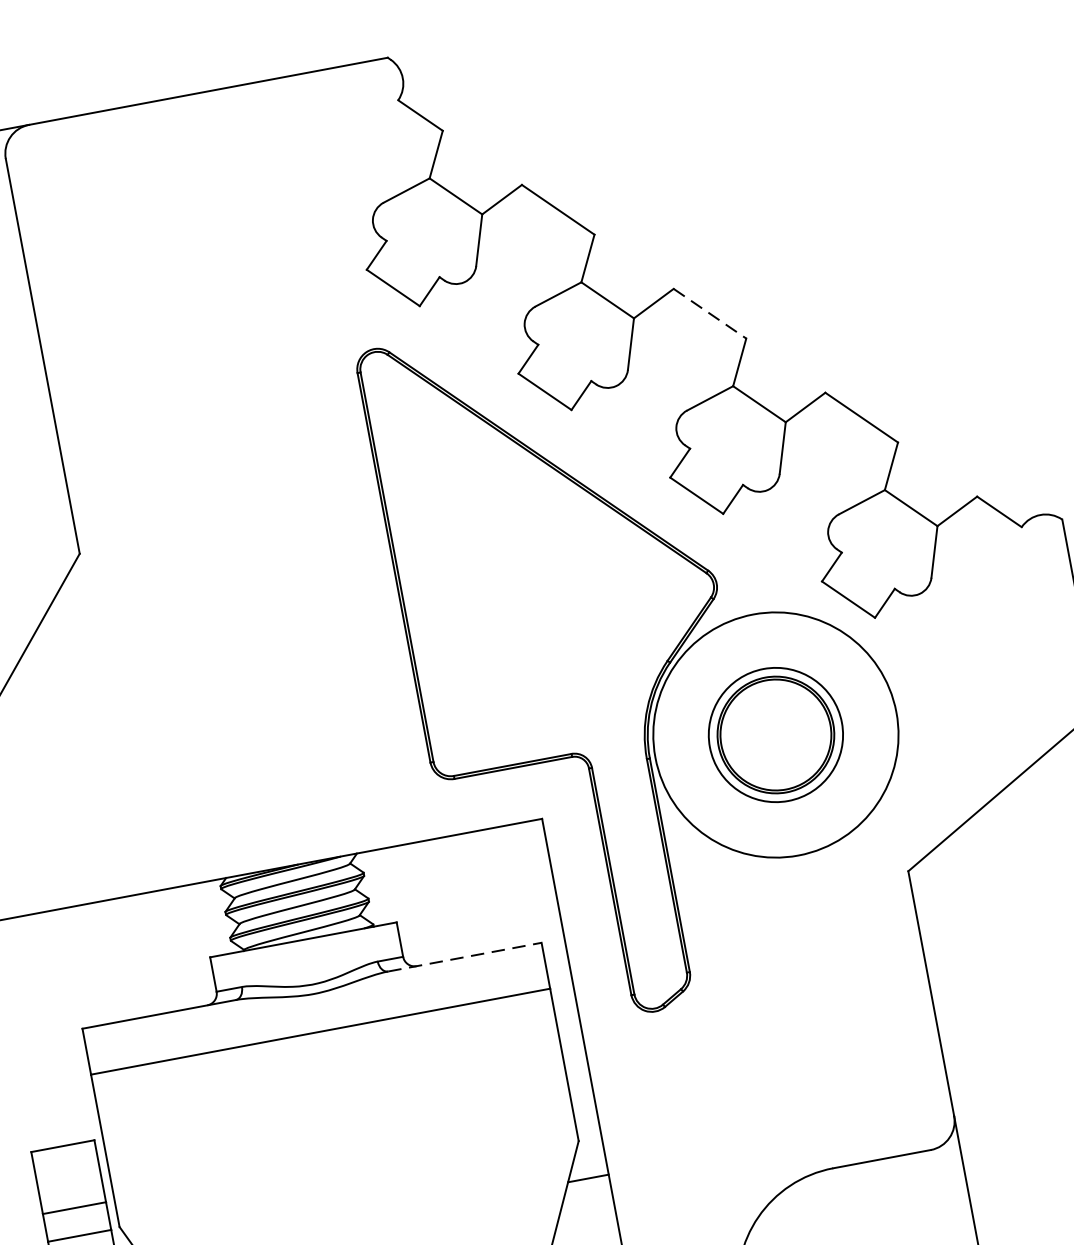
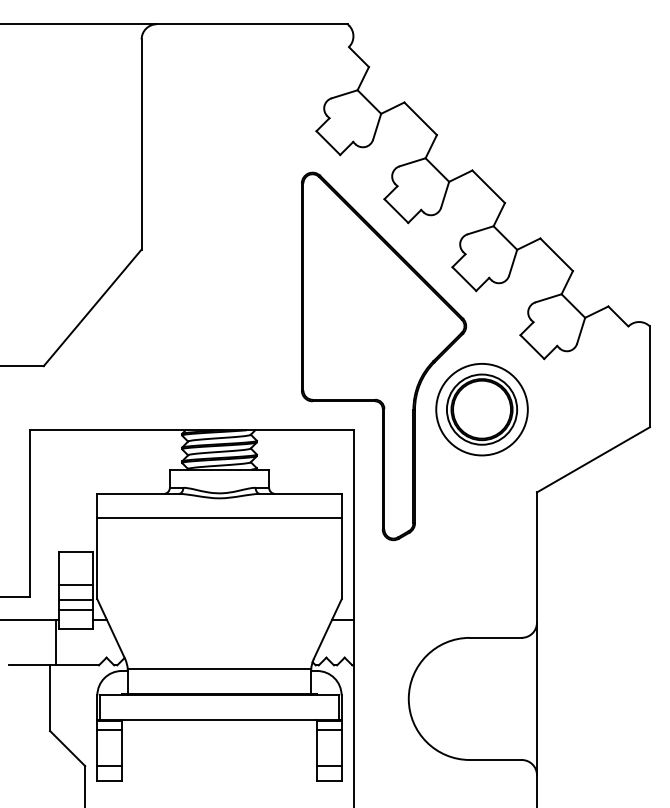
line: (711, 314) -> (489, 187), dashed -> solid
circle: (774, 734) -> (481, 409), size x0.71
line: (464, 956) -> (300, 493), dashed -> solid

